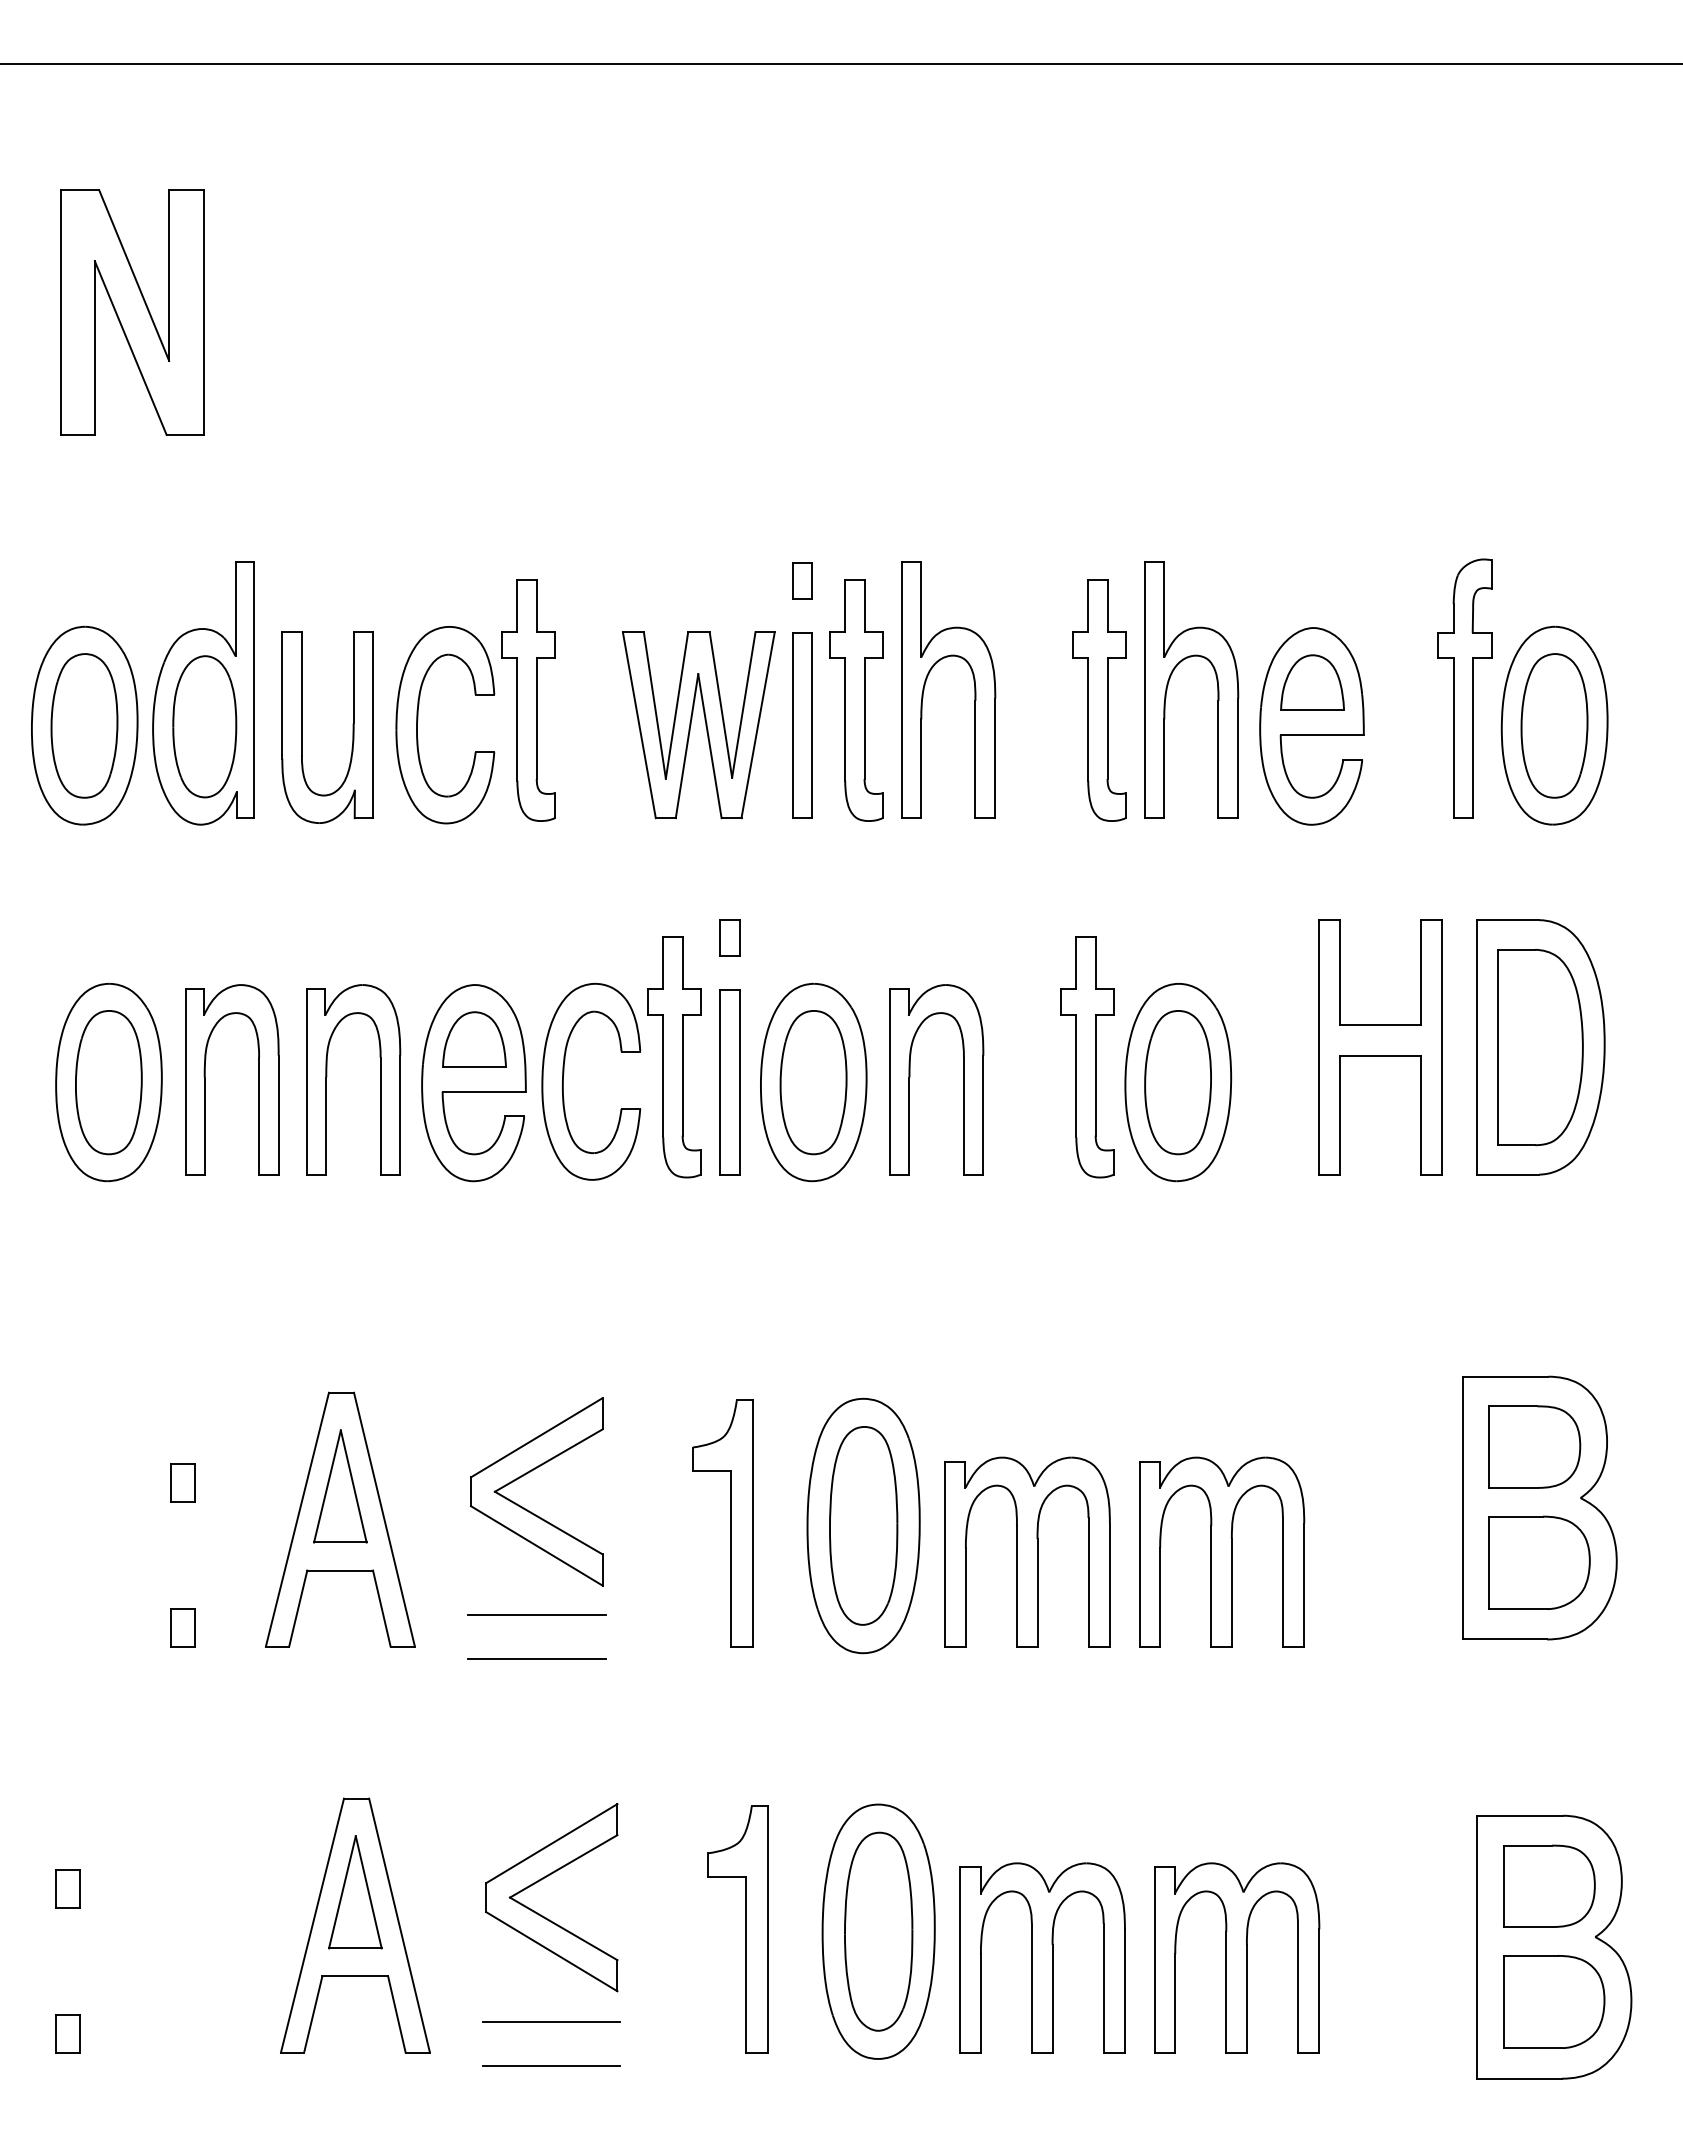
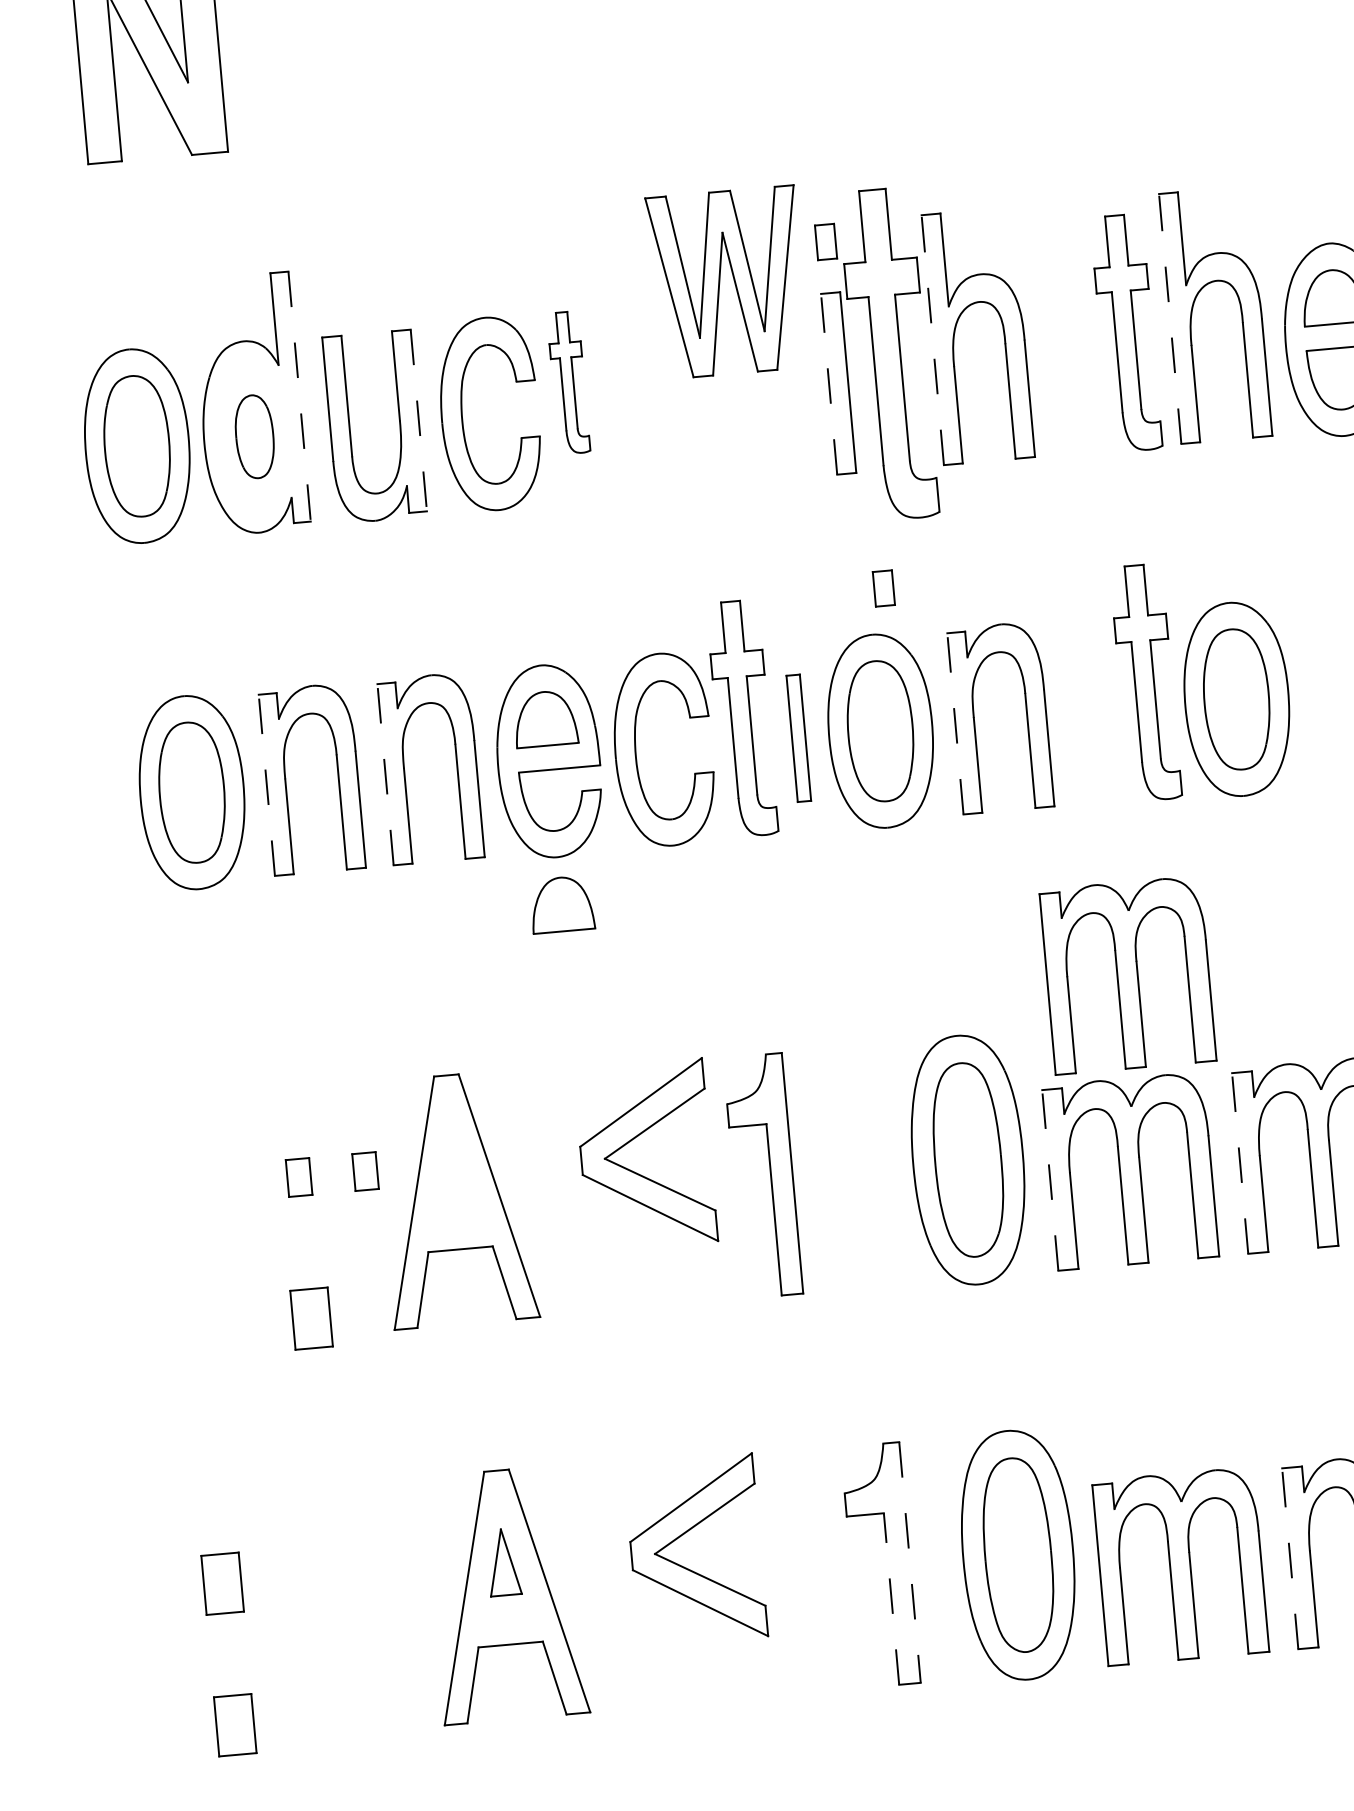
line: (253, 690) -> (299, 397), solid -> dashed
line: (902, 690) -> (933, 340), solid -> dashed
line: (1145, 690) -> (1170, 319), solid -> dashed
part: (528, 700) -> (568, 382), size x0.6
part: (856, 700) -> (889, 354), size x1.4
line: (372, 725) -> (418, 420), solid -> dashed
part: (691, 725) -> (720, 283), moved
line: (792, 725) -> (828, 384), solid -> dashed
part: (204, 726) -> (254, 436), size x0.6
part: (729, 937) -> (883, 588), moved
line: (185, 1081) -> (266, 784), solid -> dashed
line: (307, 1081) -> (386, 774), solid -> dashed
line: (890, 1081) -> (955, 723), solid -> dashed
part: (729, 1082) -> (798, 738), size x0.7
part: (474, 1229) -> (562, 904), added
part: (1042, 1352) -> (1127, 975), added
part: (250, 1482) -> (365, 1171), added
part: (340, 1486) -> (453, 1167), removed
part: (730, 1523) -> (770, 1175), moved
line: (945, 1553) -> (1050, 1179), solid -> dashed
line: (1139, 1553) -> (1240, 1162), solid -> dashed
line: (536, 1615) -> (656, 1276), removed
part: (182, 1627) -> (311, 1318), size x1.6
line: (536, 1659) -> (660, 1319), removed
part: (67, 1888) -> (221, 1583), size x1.6
part: (355, 1892) -> (503, 1562), size x0.6
line: (768, 1929) -> (910, 1562), solid -> dashed
line: (1154, 1959) -> (1290, 1558), solid -> dashed
line: (746, 1964) -> (891, 1598), solid -> dashed
line: (551, 2022) -> (706, 1672), removed
part: (67, 2033) -> (234, 1725), size x1.6
line: (551, 2065) -> (710, 1714), removed

